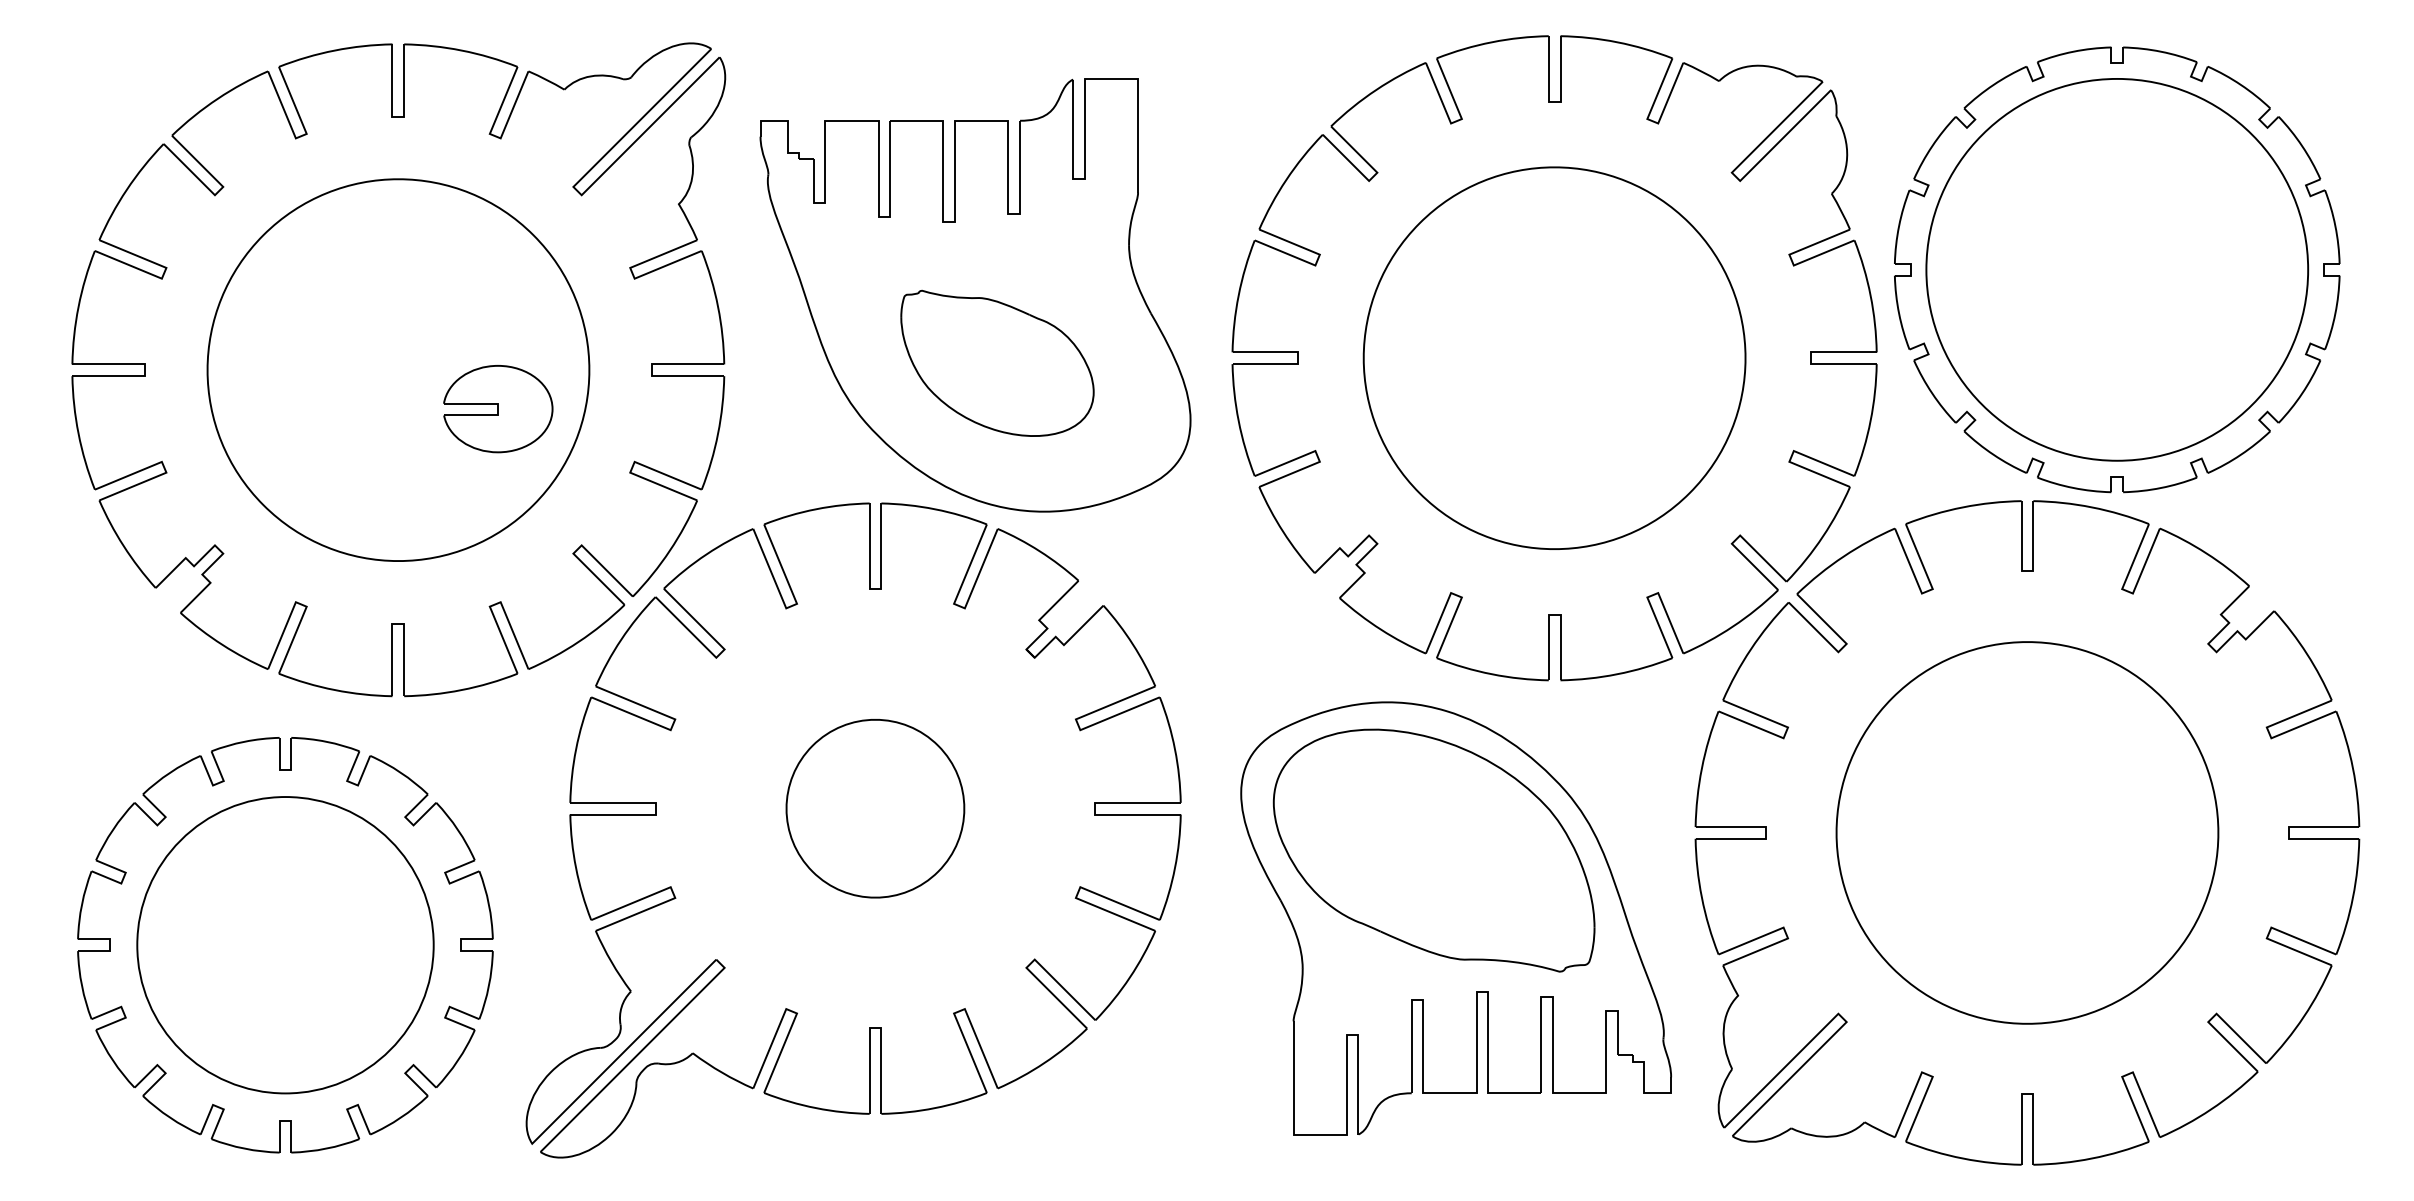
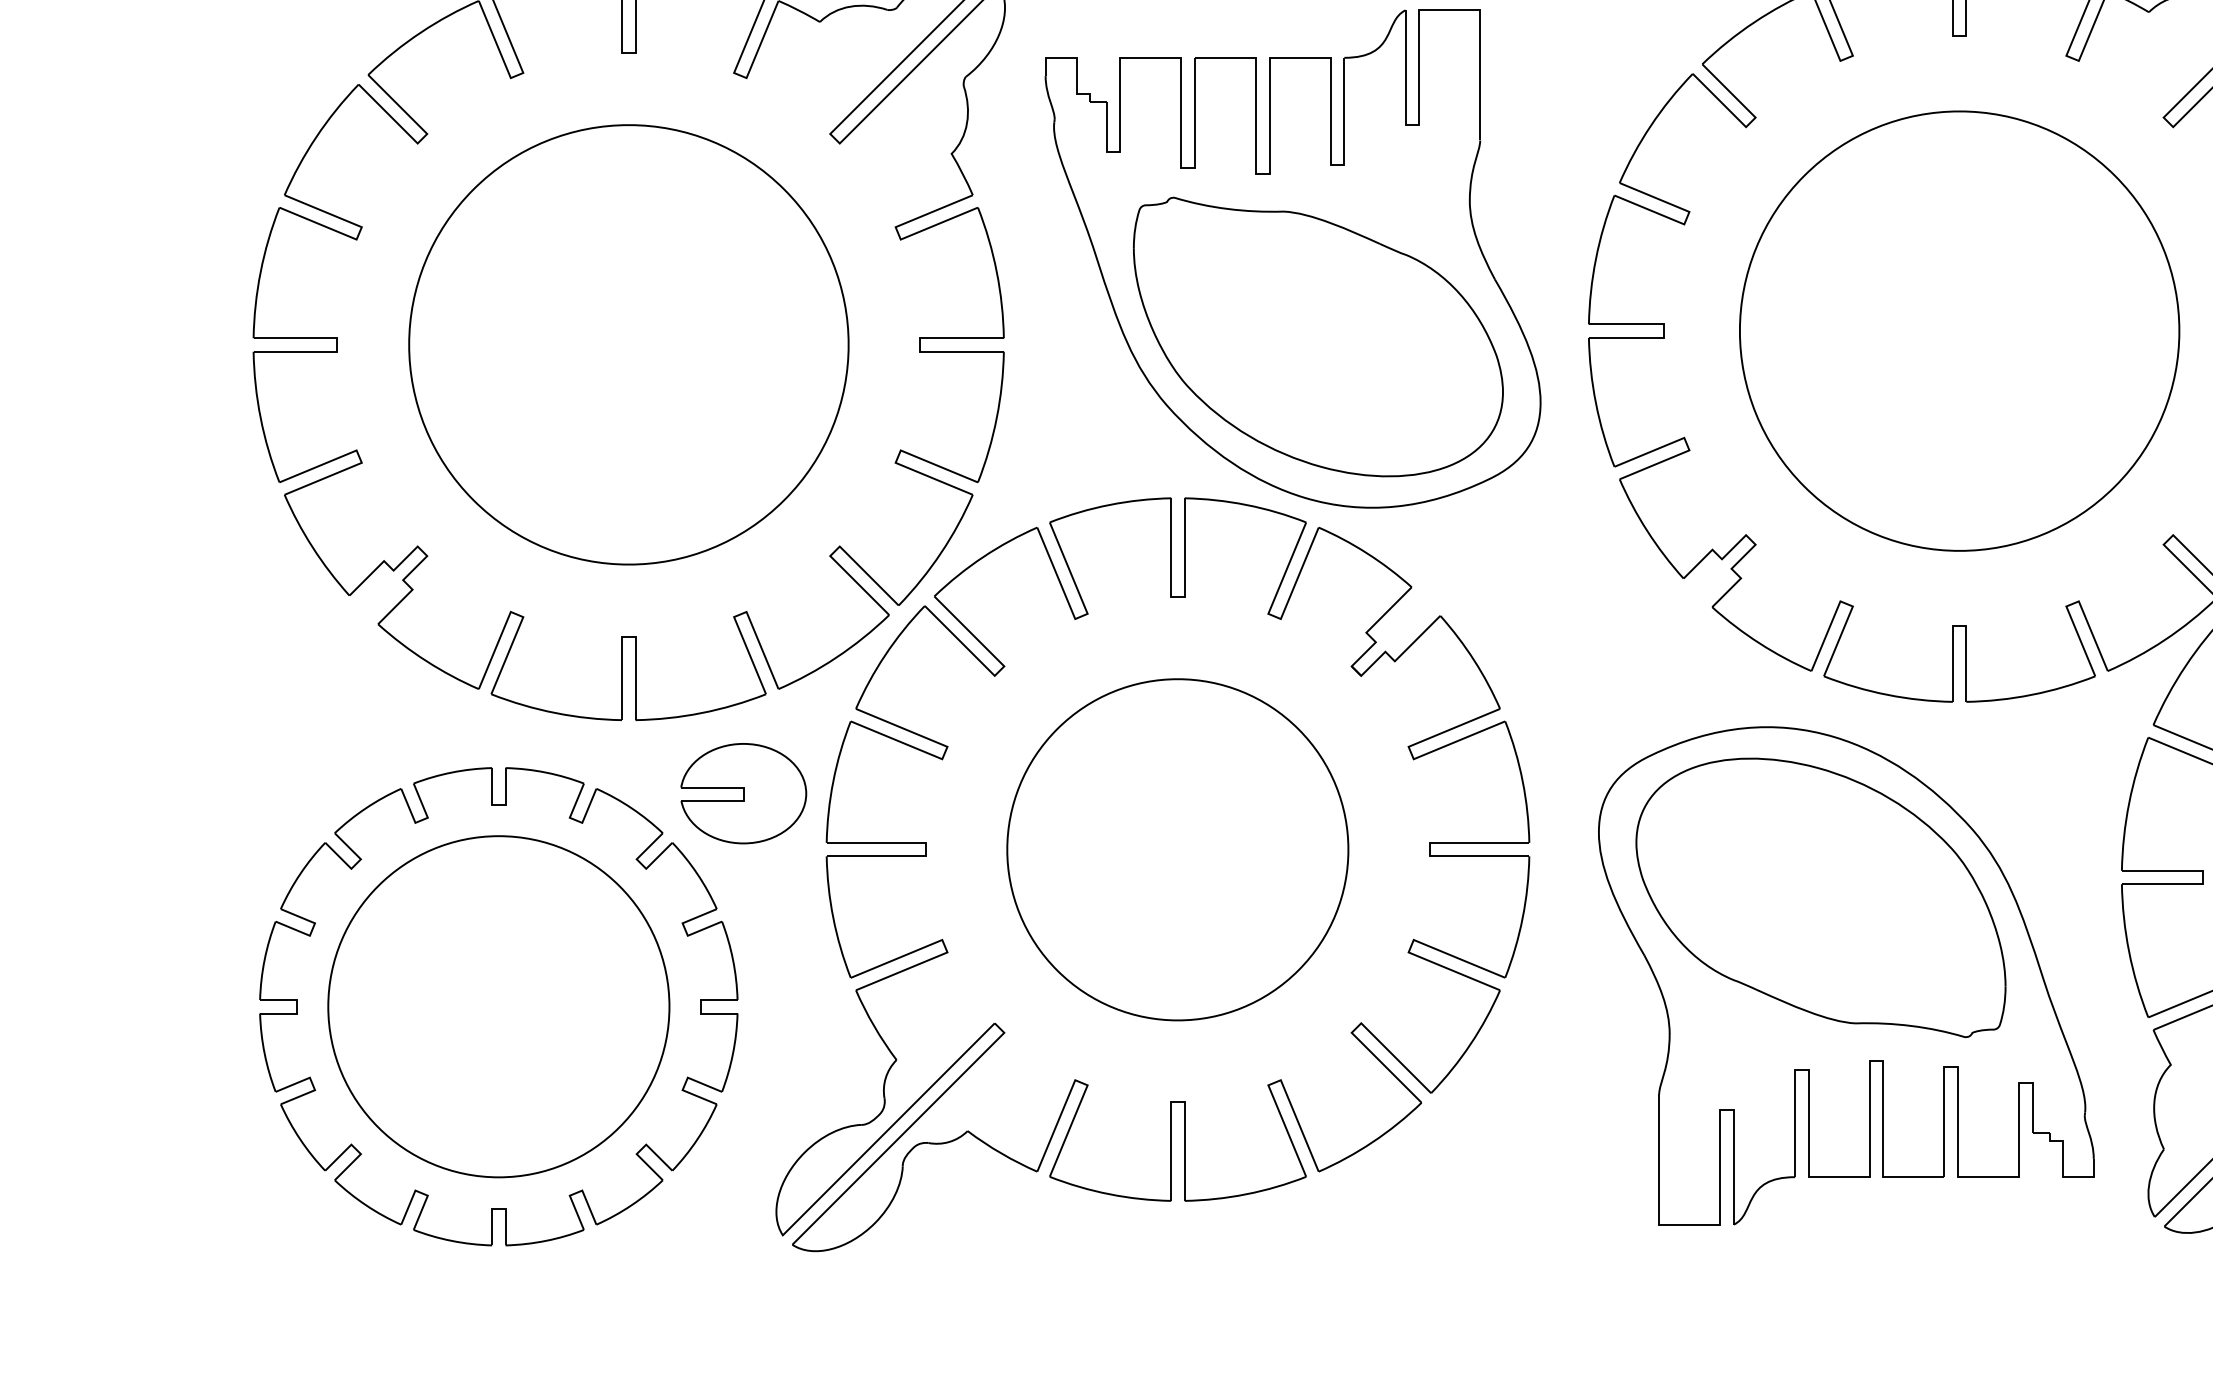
part: (997, 363) -> (1318, 337), size x1.67
part: (498, 409) -> (744, 794), moved
part: (875, 808) -> (1177, 849), size x1.67

